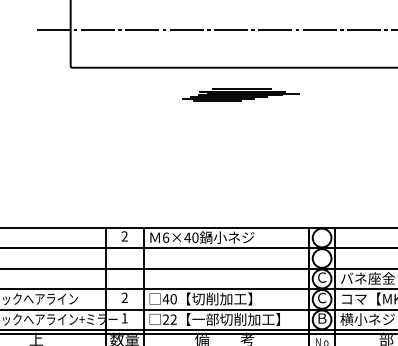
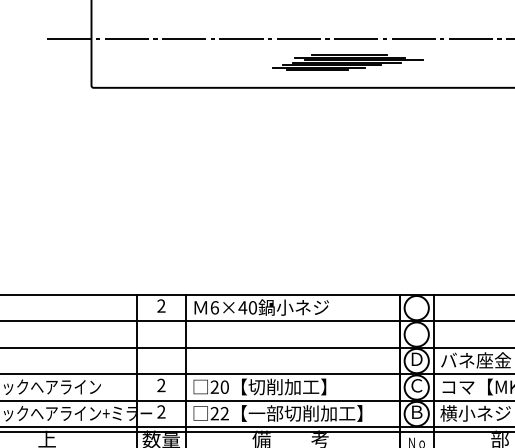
part: (240, 94) -> (347, 61), moved
text: (322, 277) -> (417, 359), Ｃ -> Ｄ
text: (165, 299) -> (214, 387), 40 -> 20
text: (124, 318) -> (161, 412), 1 -> 2

